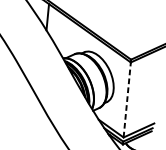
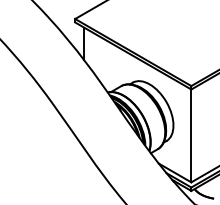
line: (127, 99) -> (191, 135), dashed -> solid

